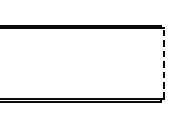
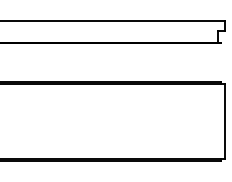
line: (164, 62) -> (224, 120), dashed -> solid

